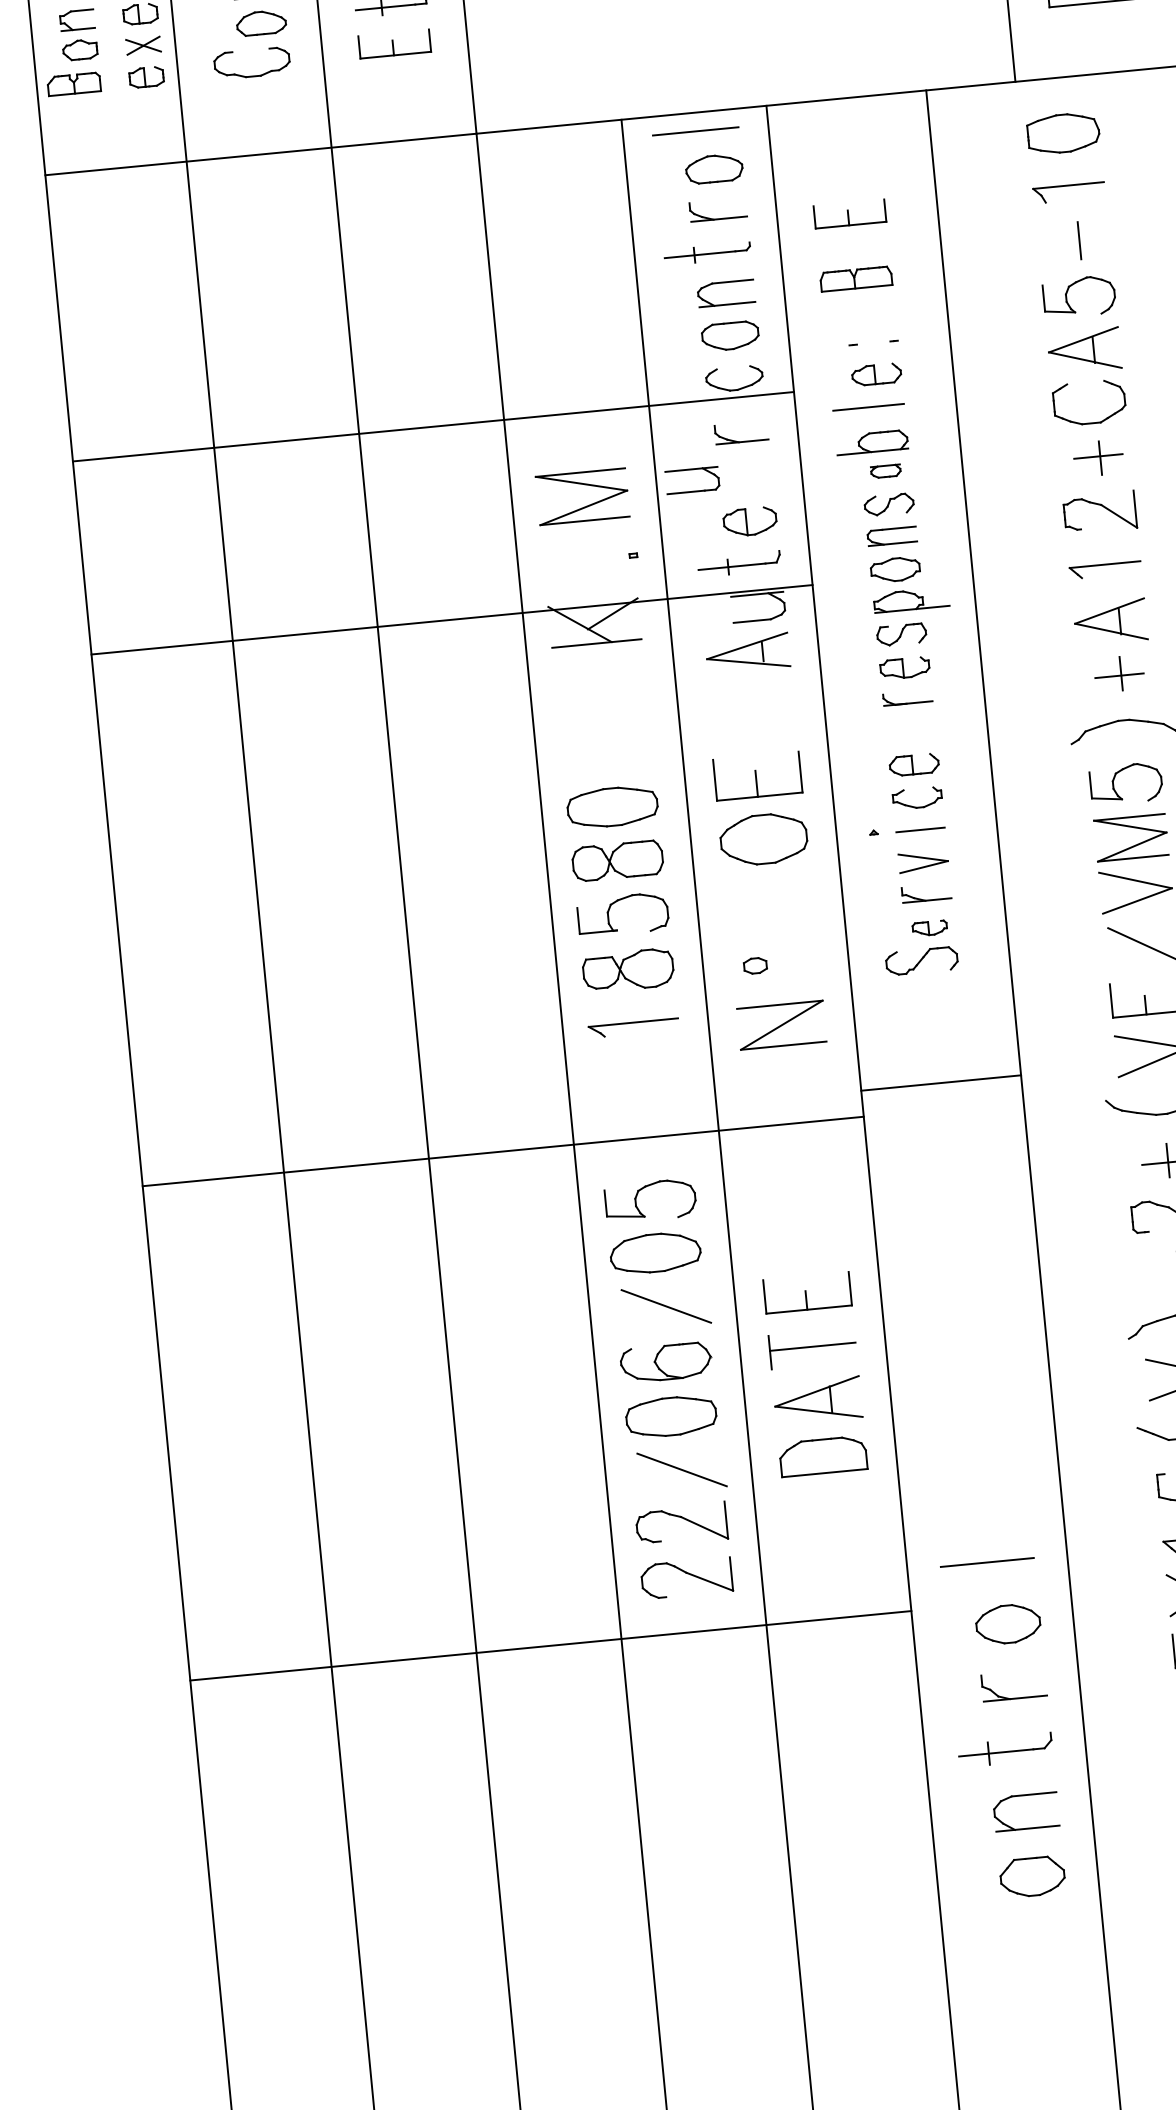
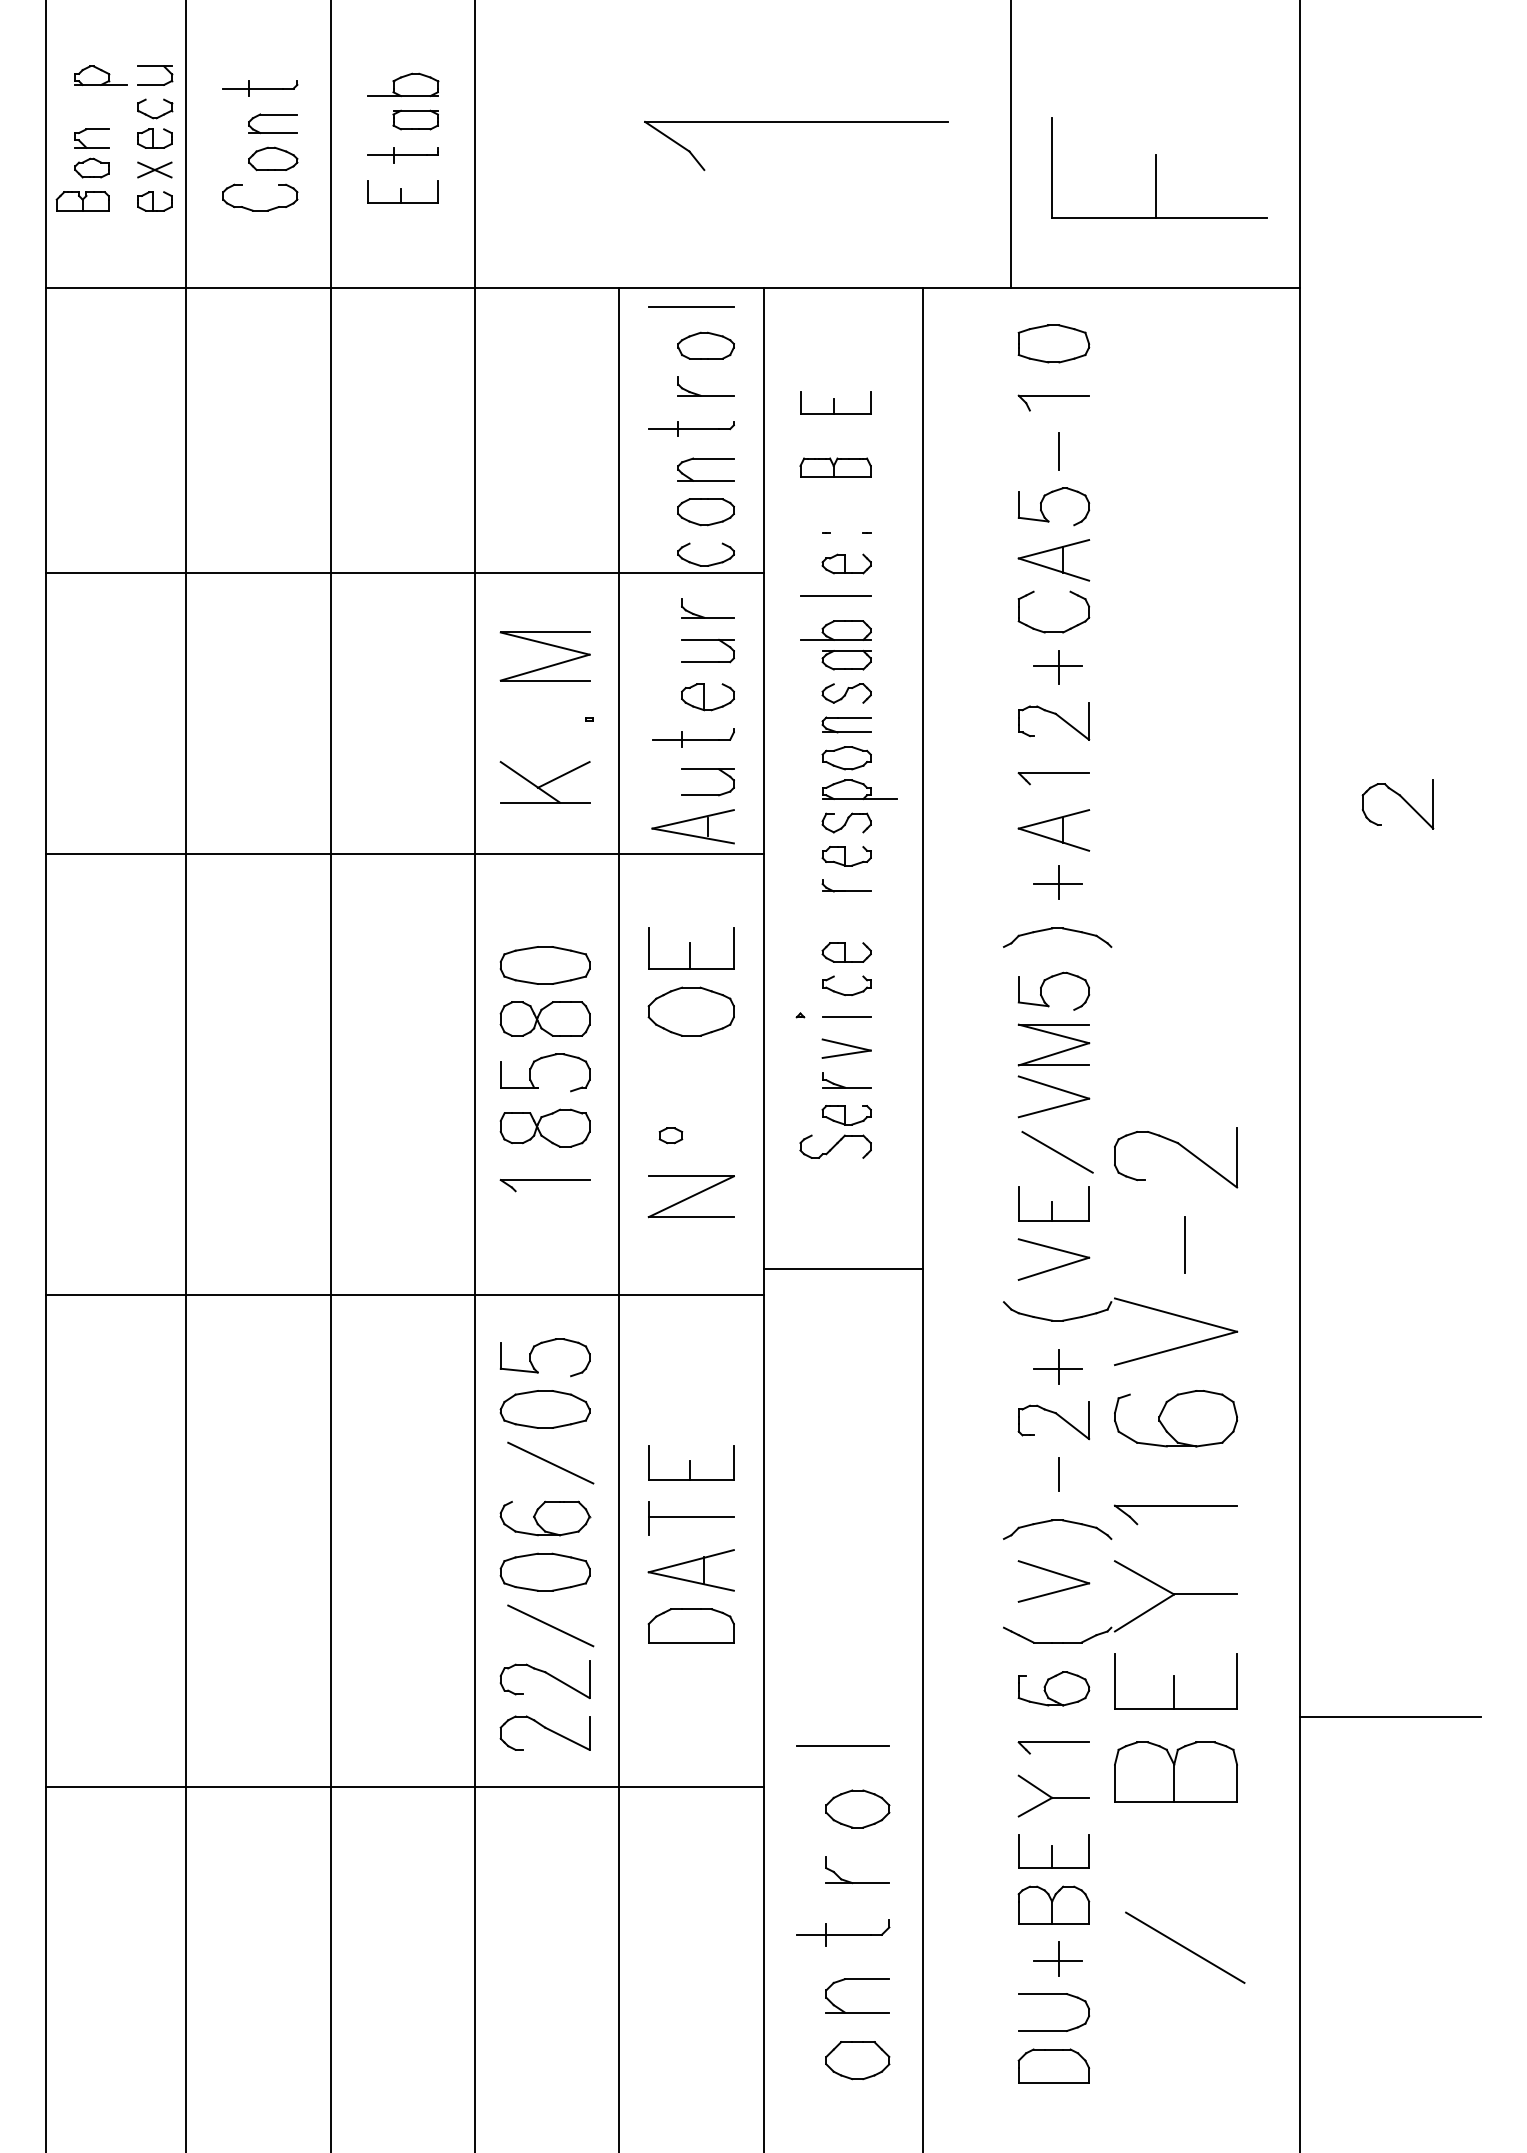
part: (885, 471) -> (846, 660), size x1.67
part: (693, 491) -> (707, 661), moved
line: (451, 619) -> (404, 854), moved
part: (929, 928) -> (846, 1115), size x1.43

